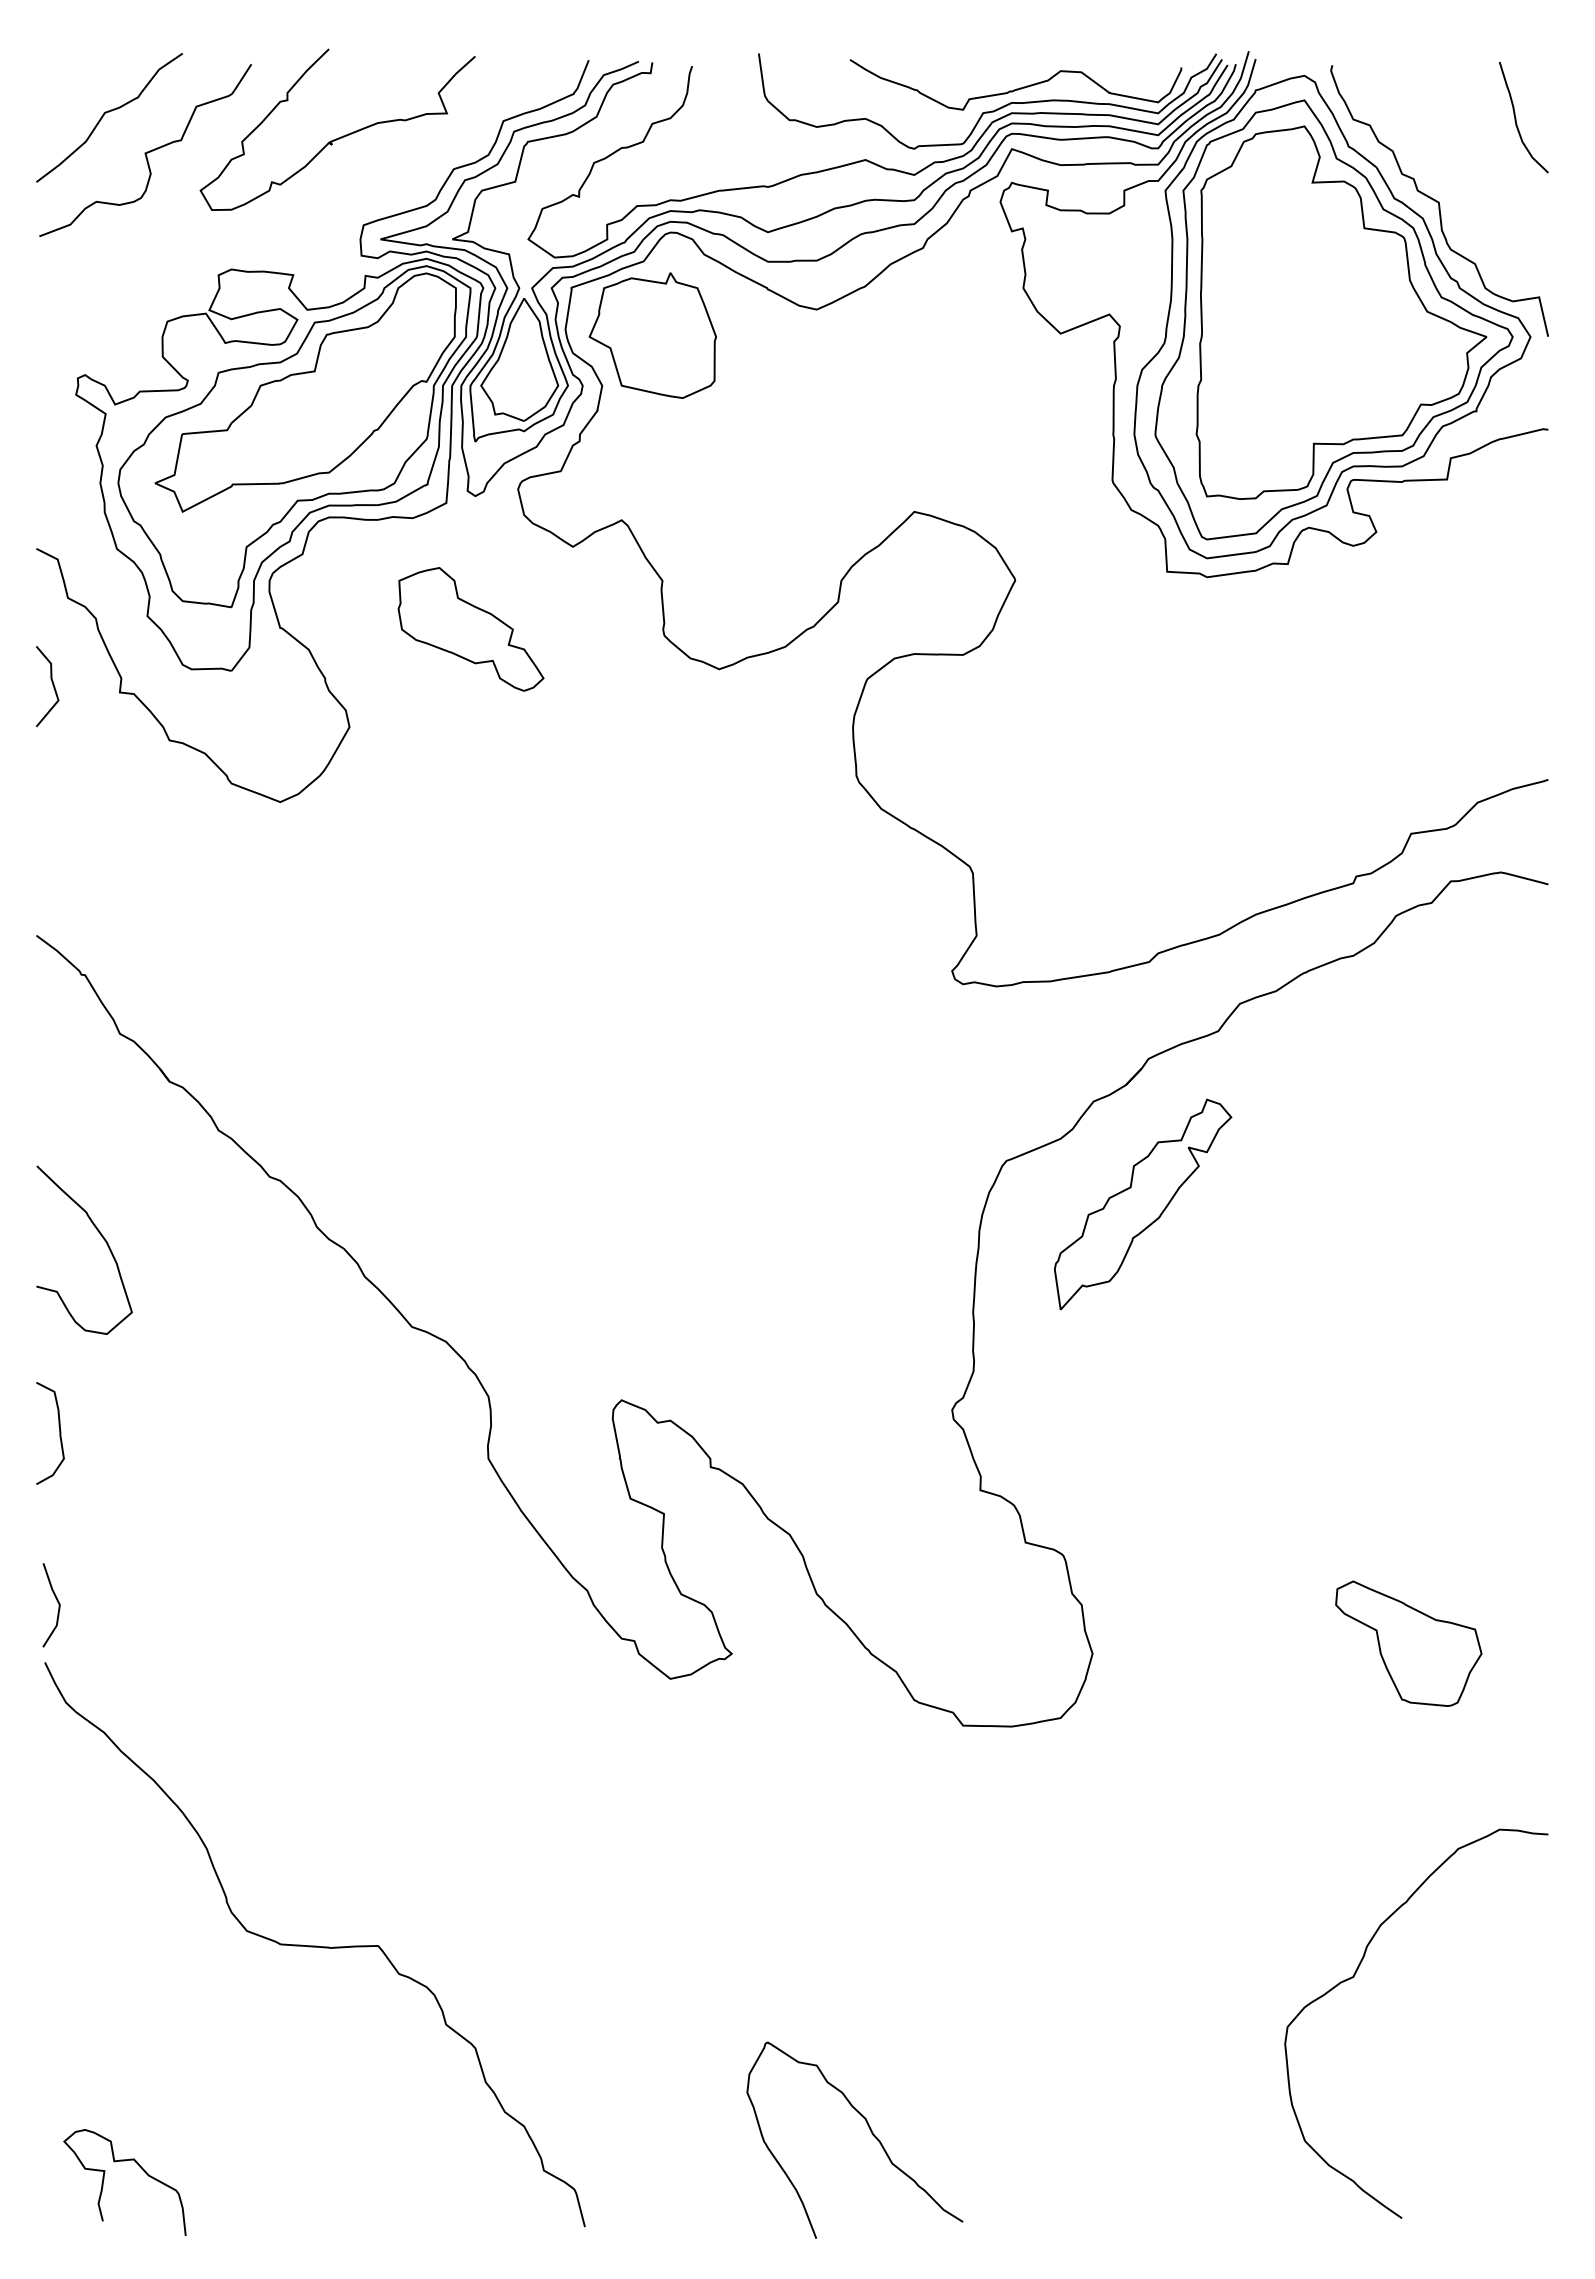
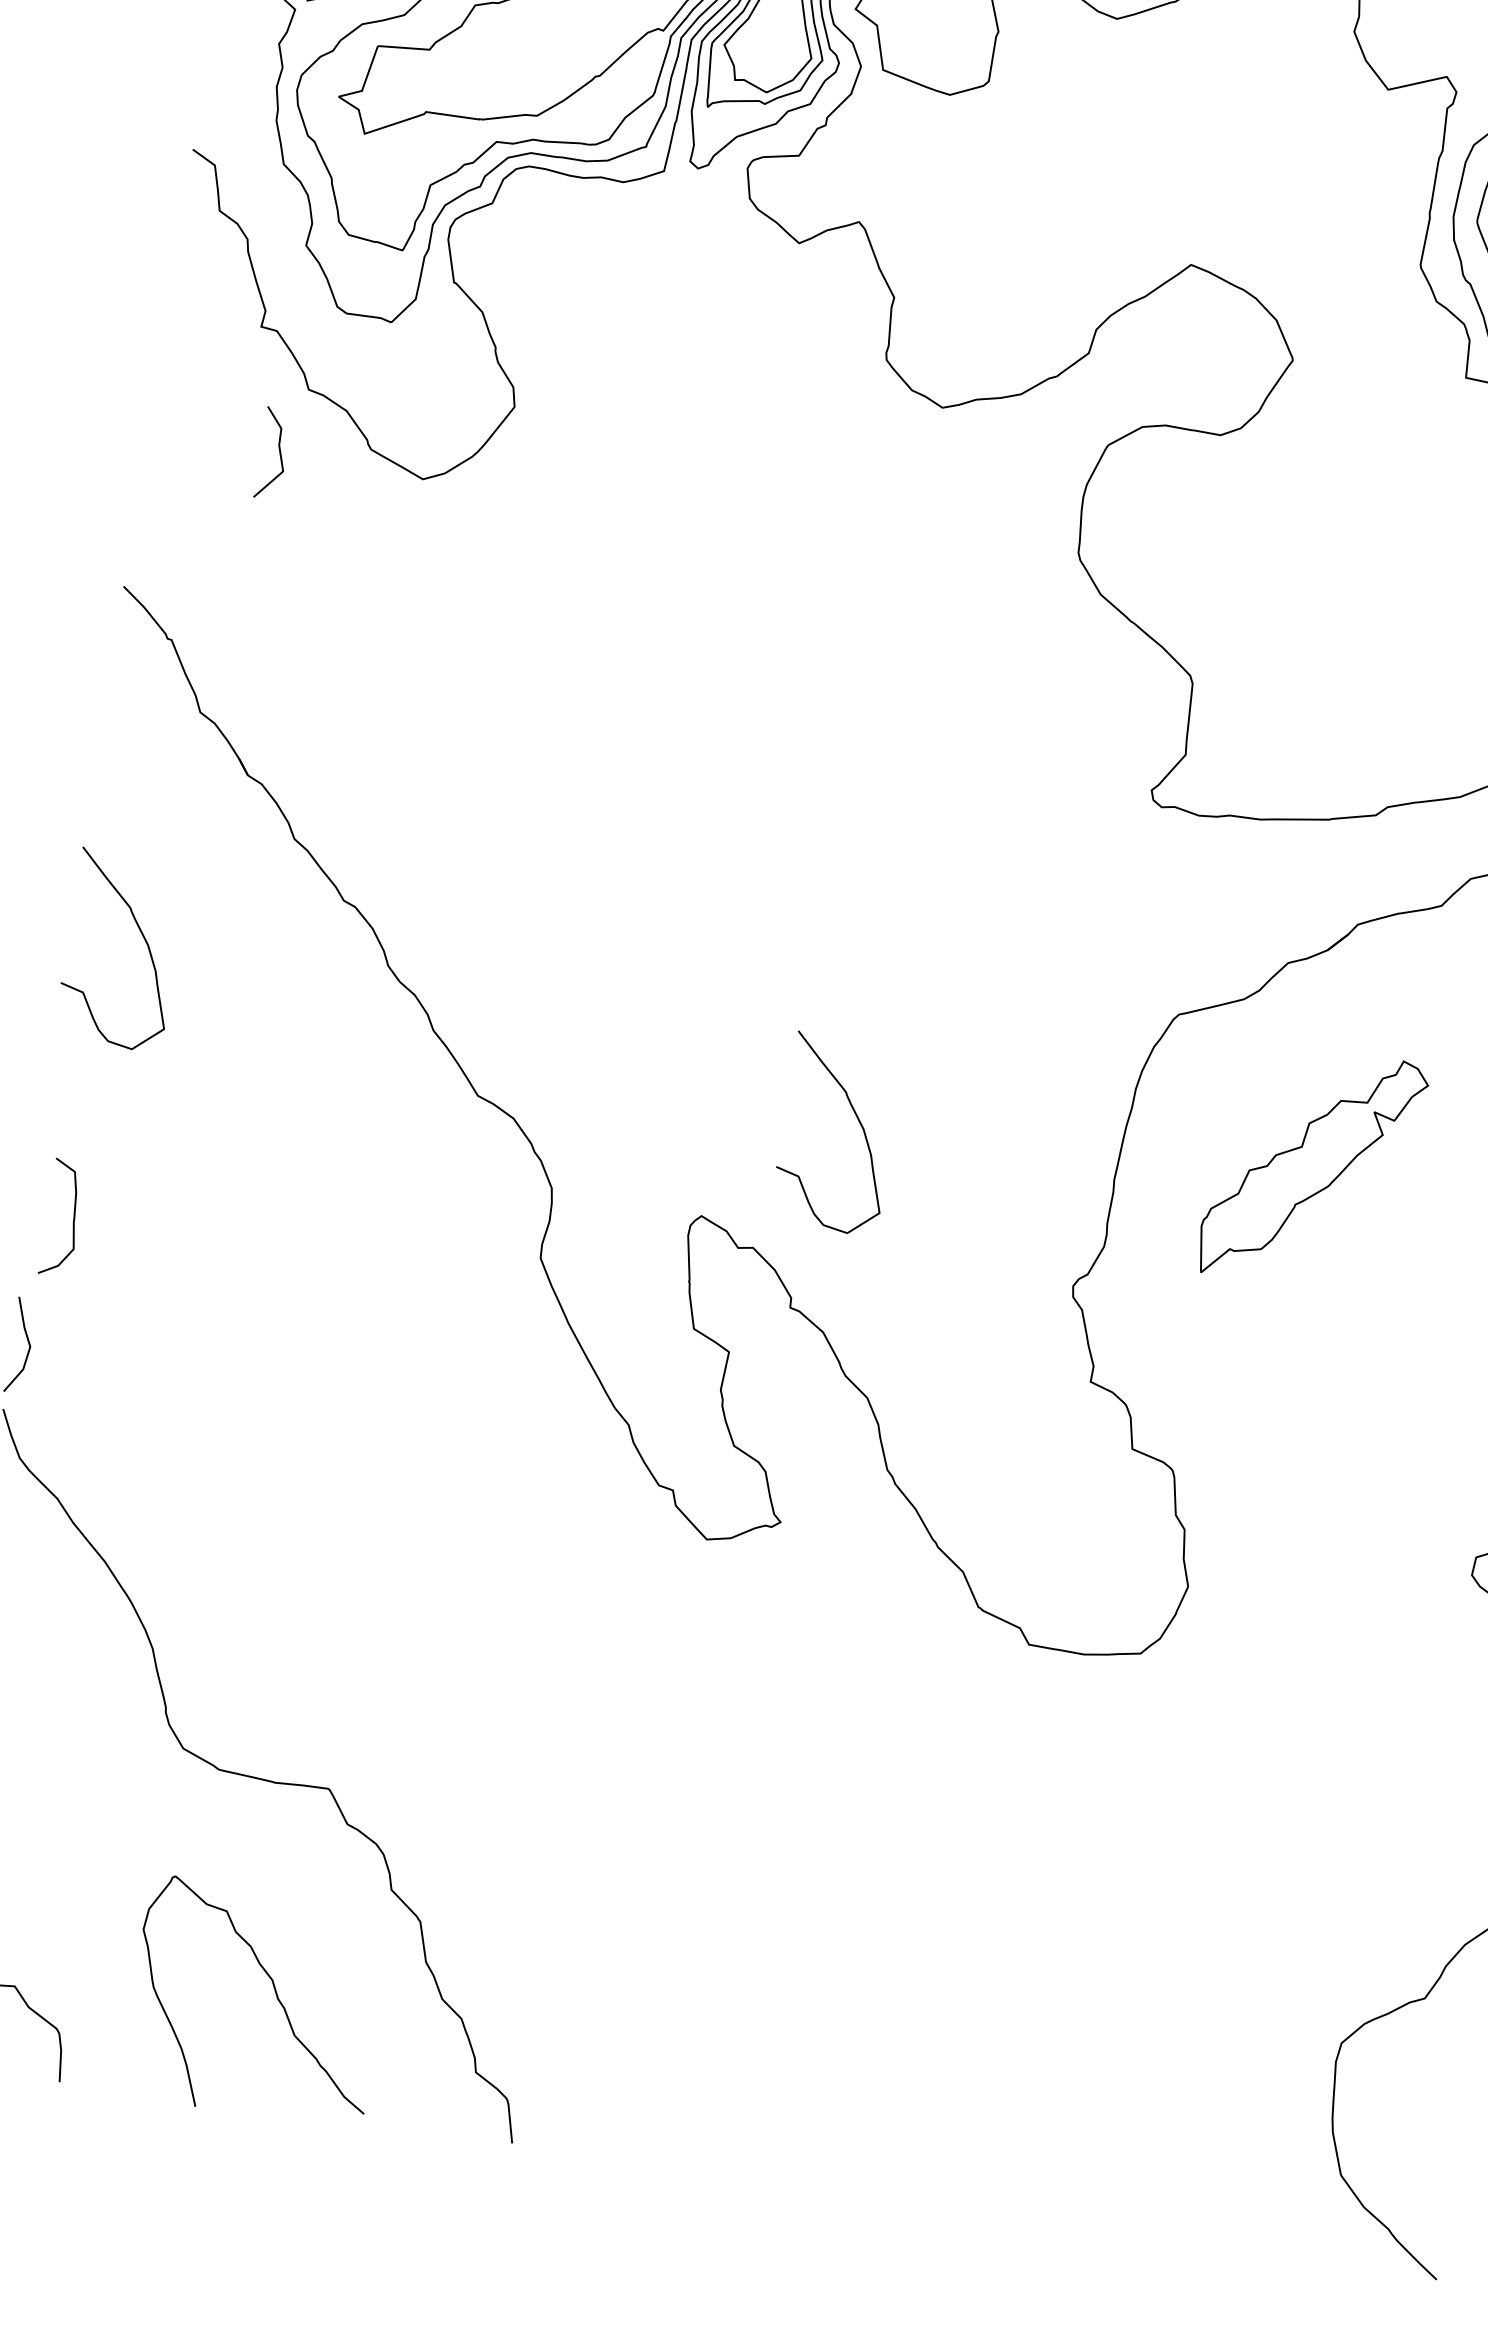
part: (470, 629) -> (668, 318), removed
line: (52, 685) -> (279, 453), moved
part: (1143, 1204) -> (1313, 1168), moved
curve: (745, 1299) -> (859, 1124), added
curve: (59, 1433) -> (73, 1219), moved
curve: (870, 2131) -> (275, 1995), moved

